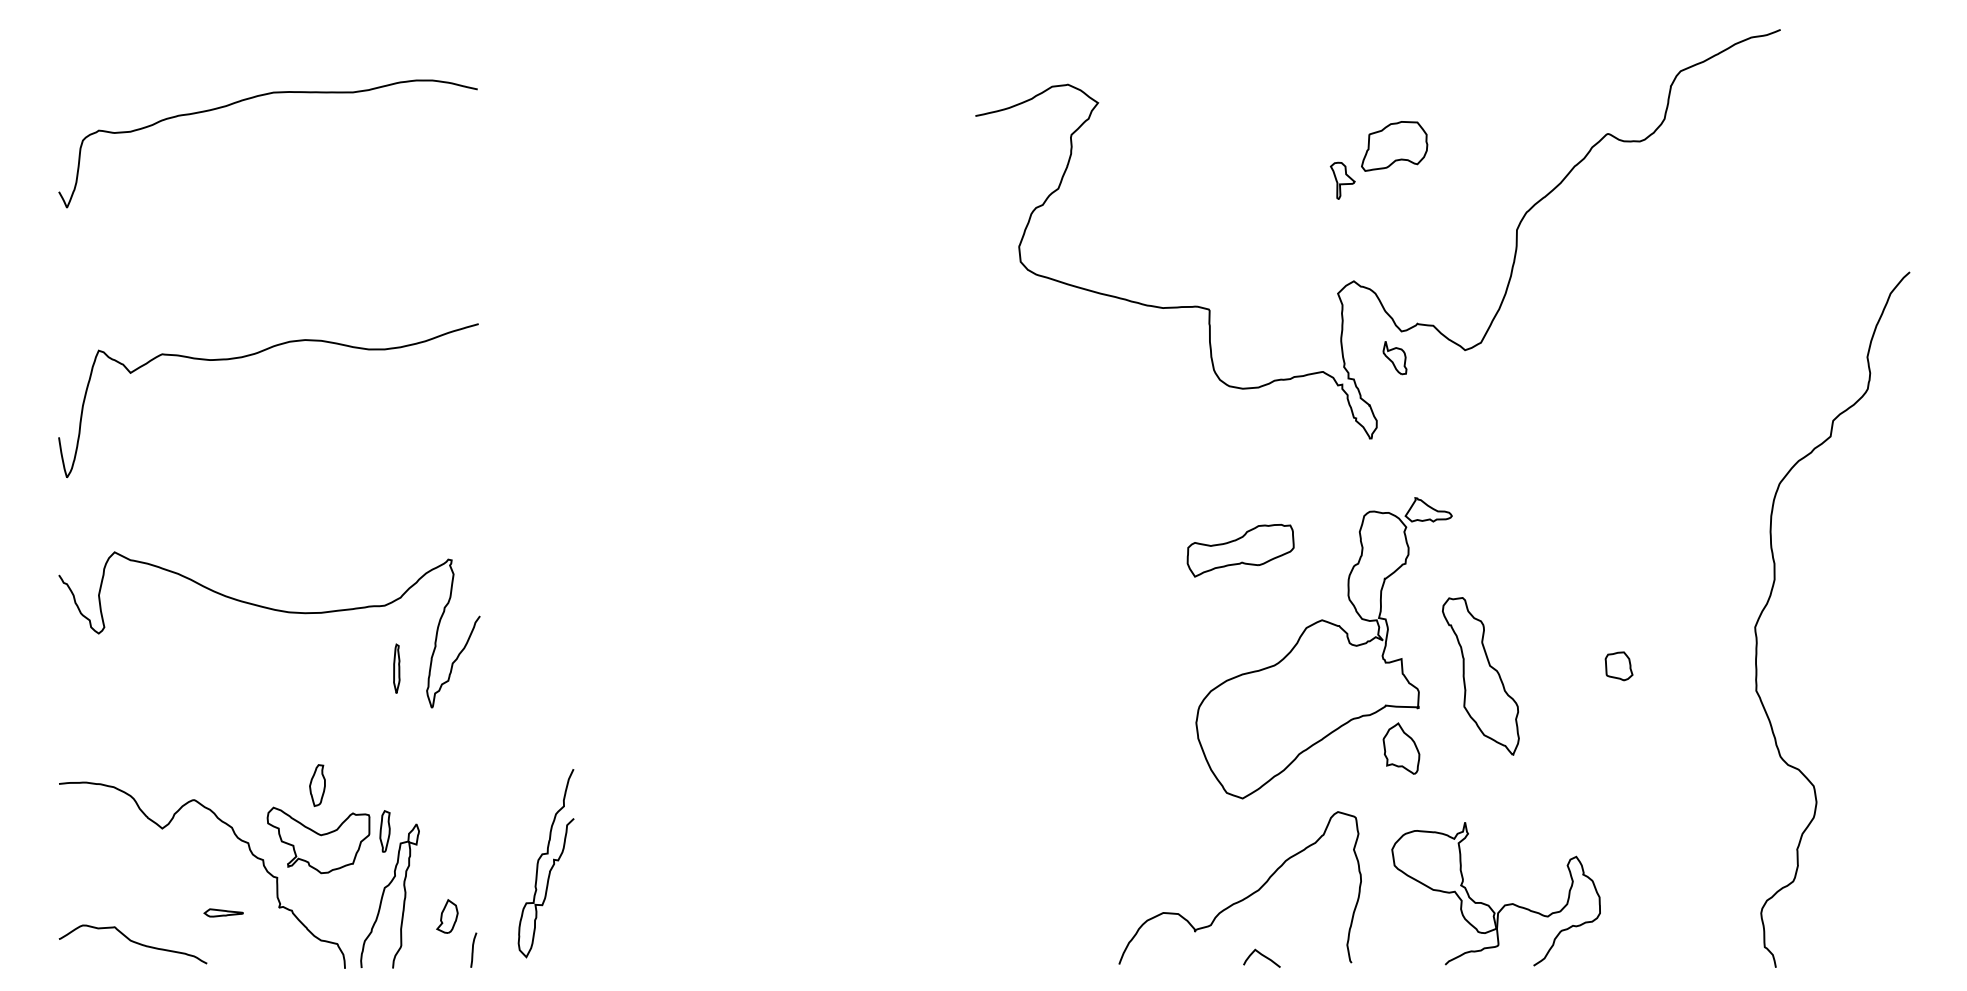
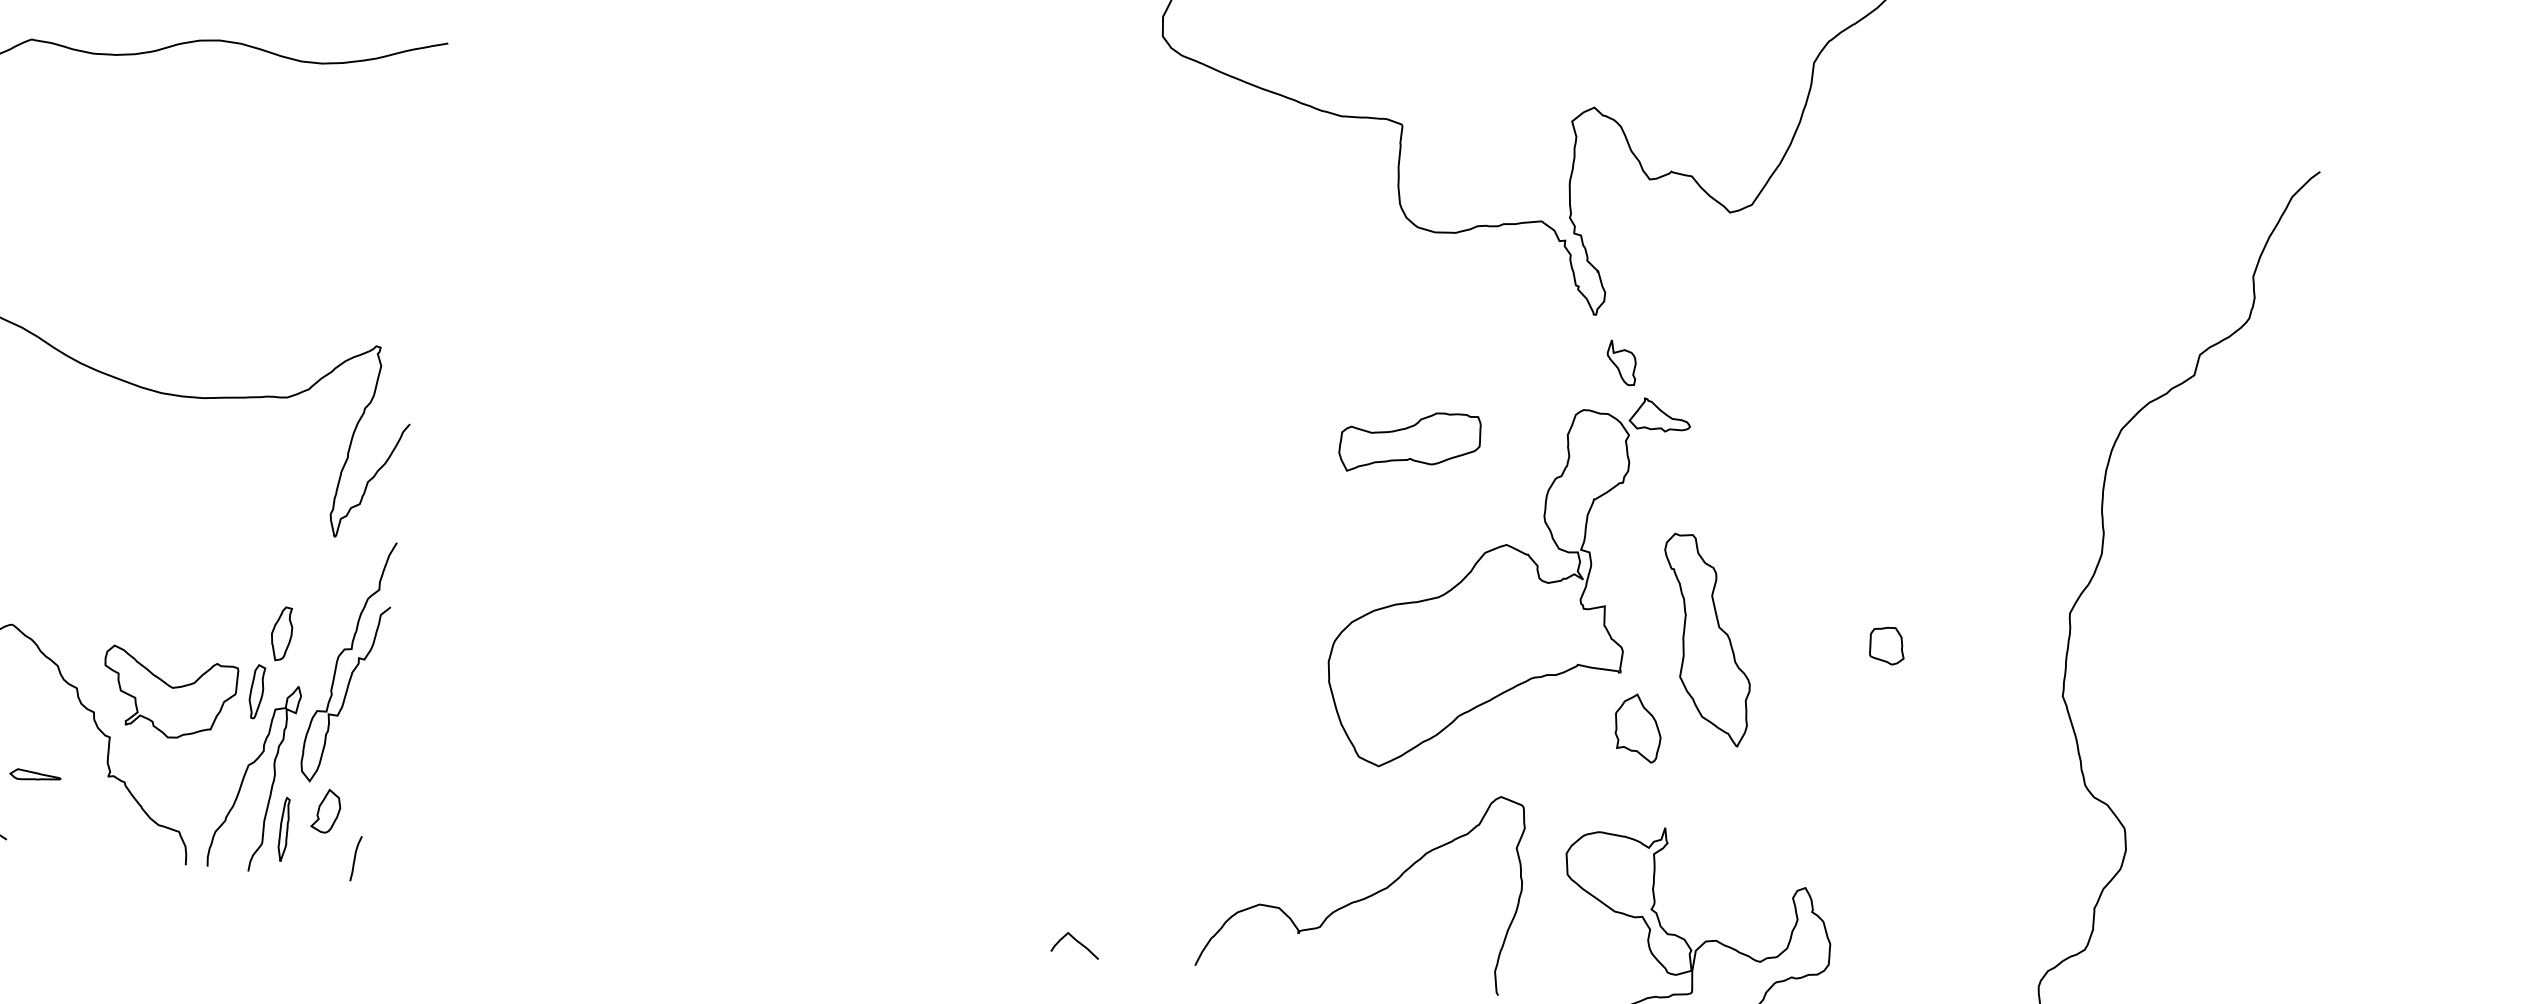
part: (1394, 358) -> (1621, 363), moved
part: (396, 668) -> (283, 829), moved
part: (1401, 748) -> (1638, 727), moved
part: (317, 785) -> (281, 633), moved
curve: (539, 861) -> (339, 658), moved
curve: (1262, 956) -> (1076, 942), moved

